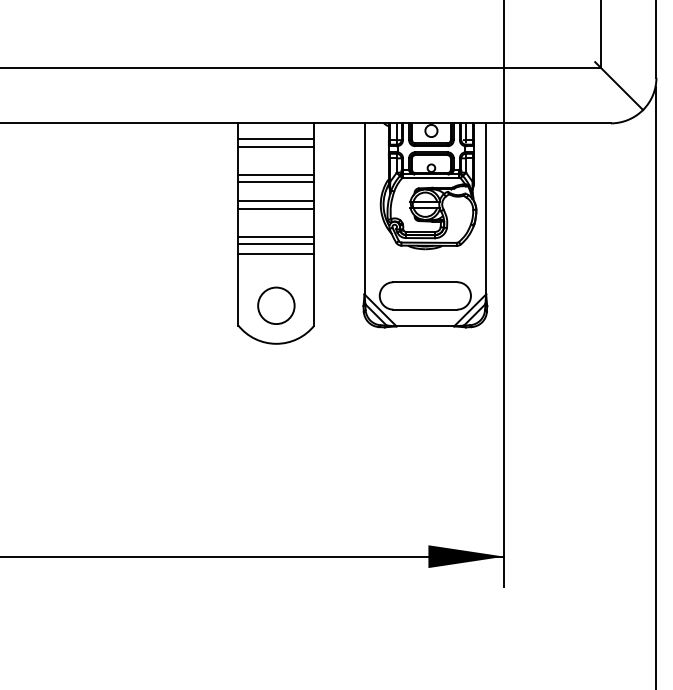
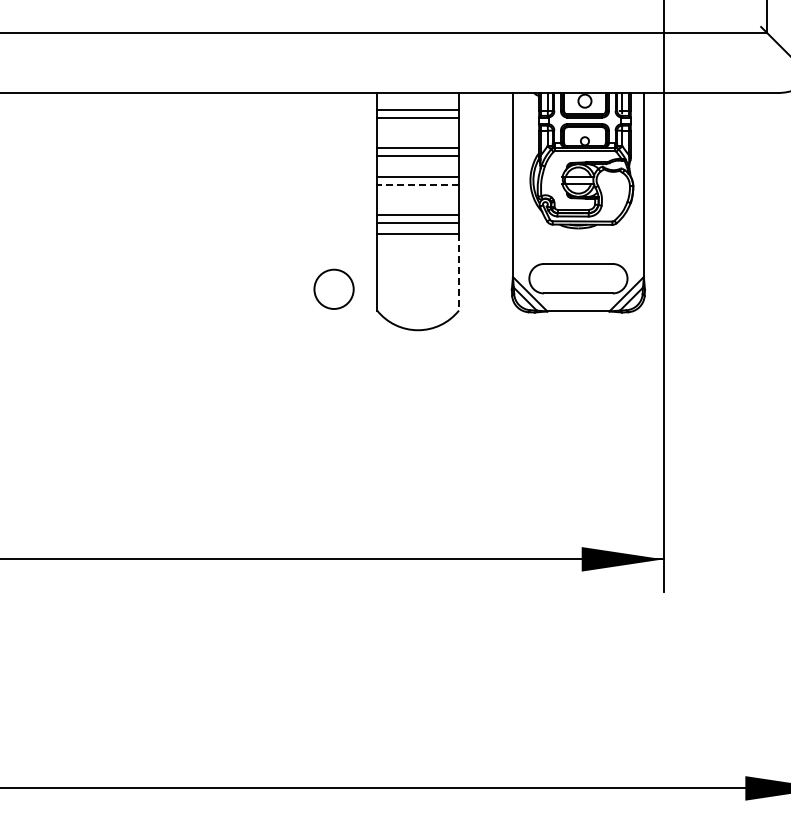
line: (276, 209) -> (418, 185), solid -> dashed
line: (313, 290) -> (458, 272), solid -> dashed
circle: (275, 305) -> (333, 288), moved

